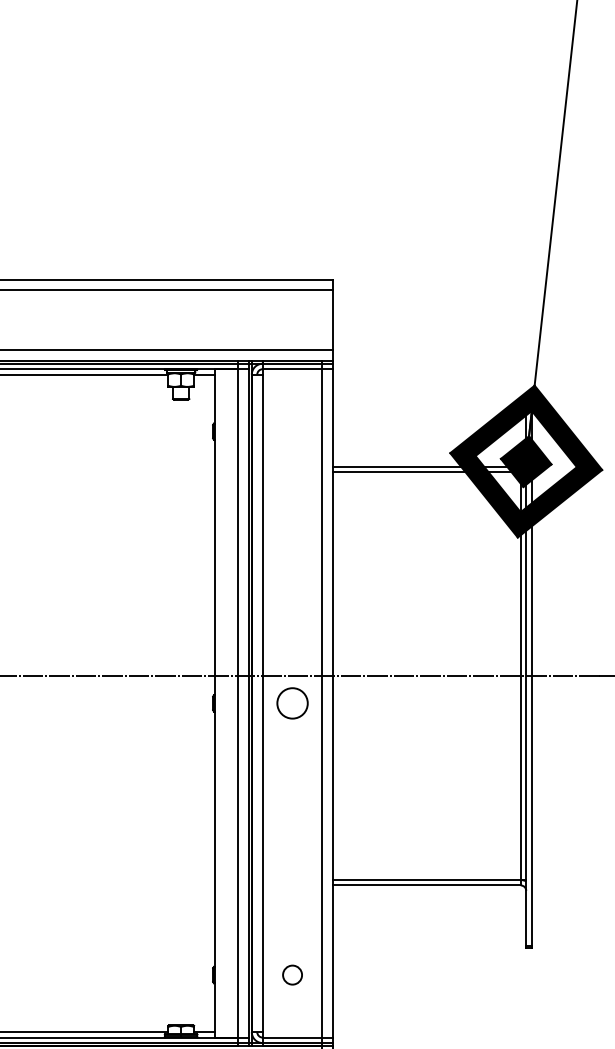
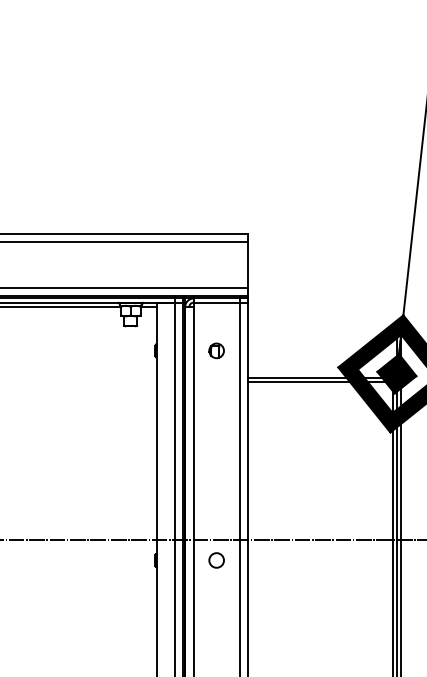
part: (292, 431) -> (216, 350), added
circle: (292, 702) -> (216, 559), size x0.62

